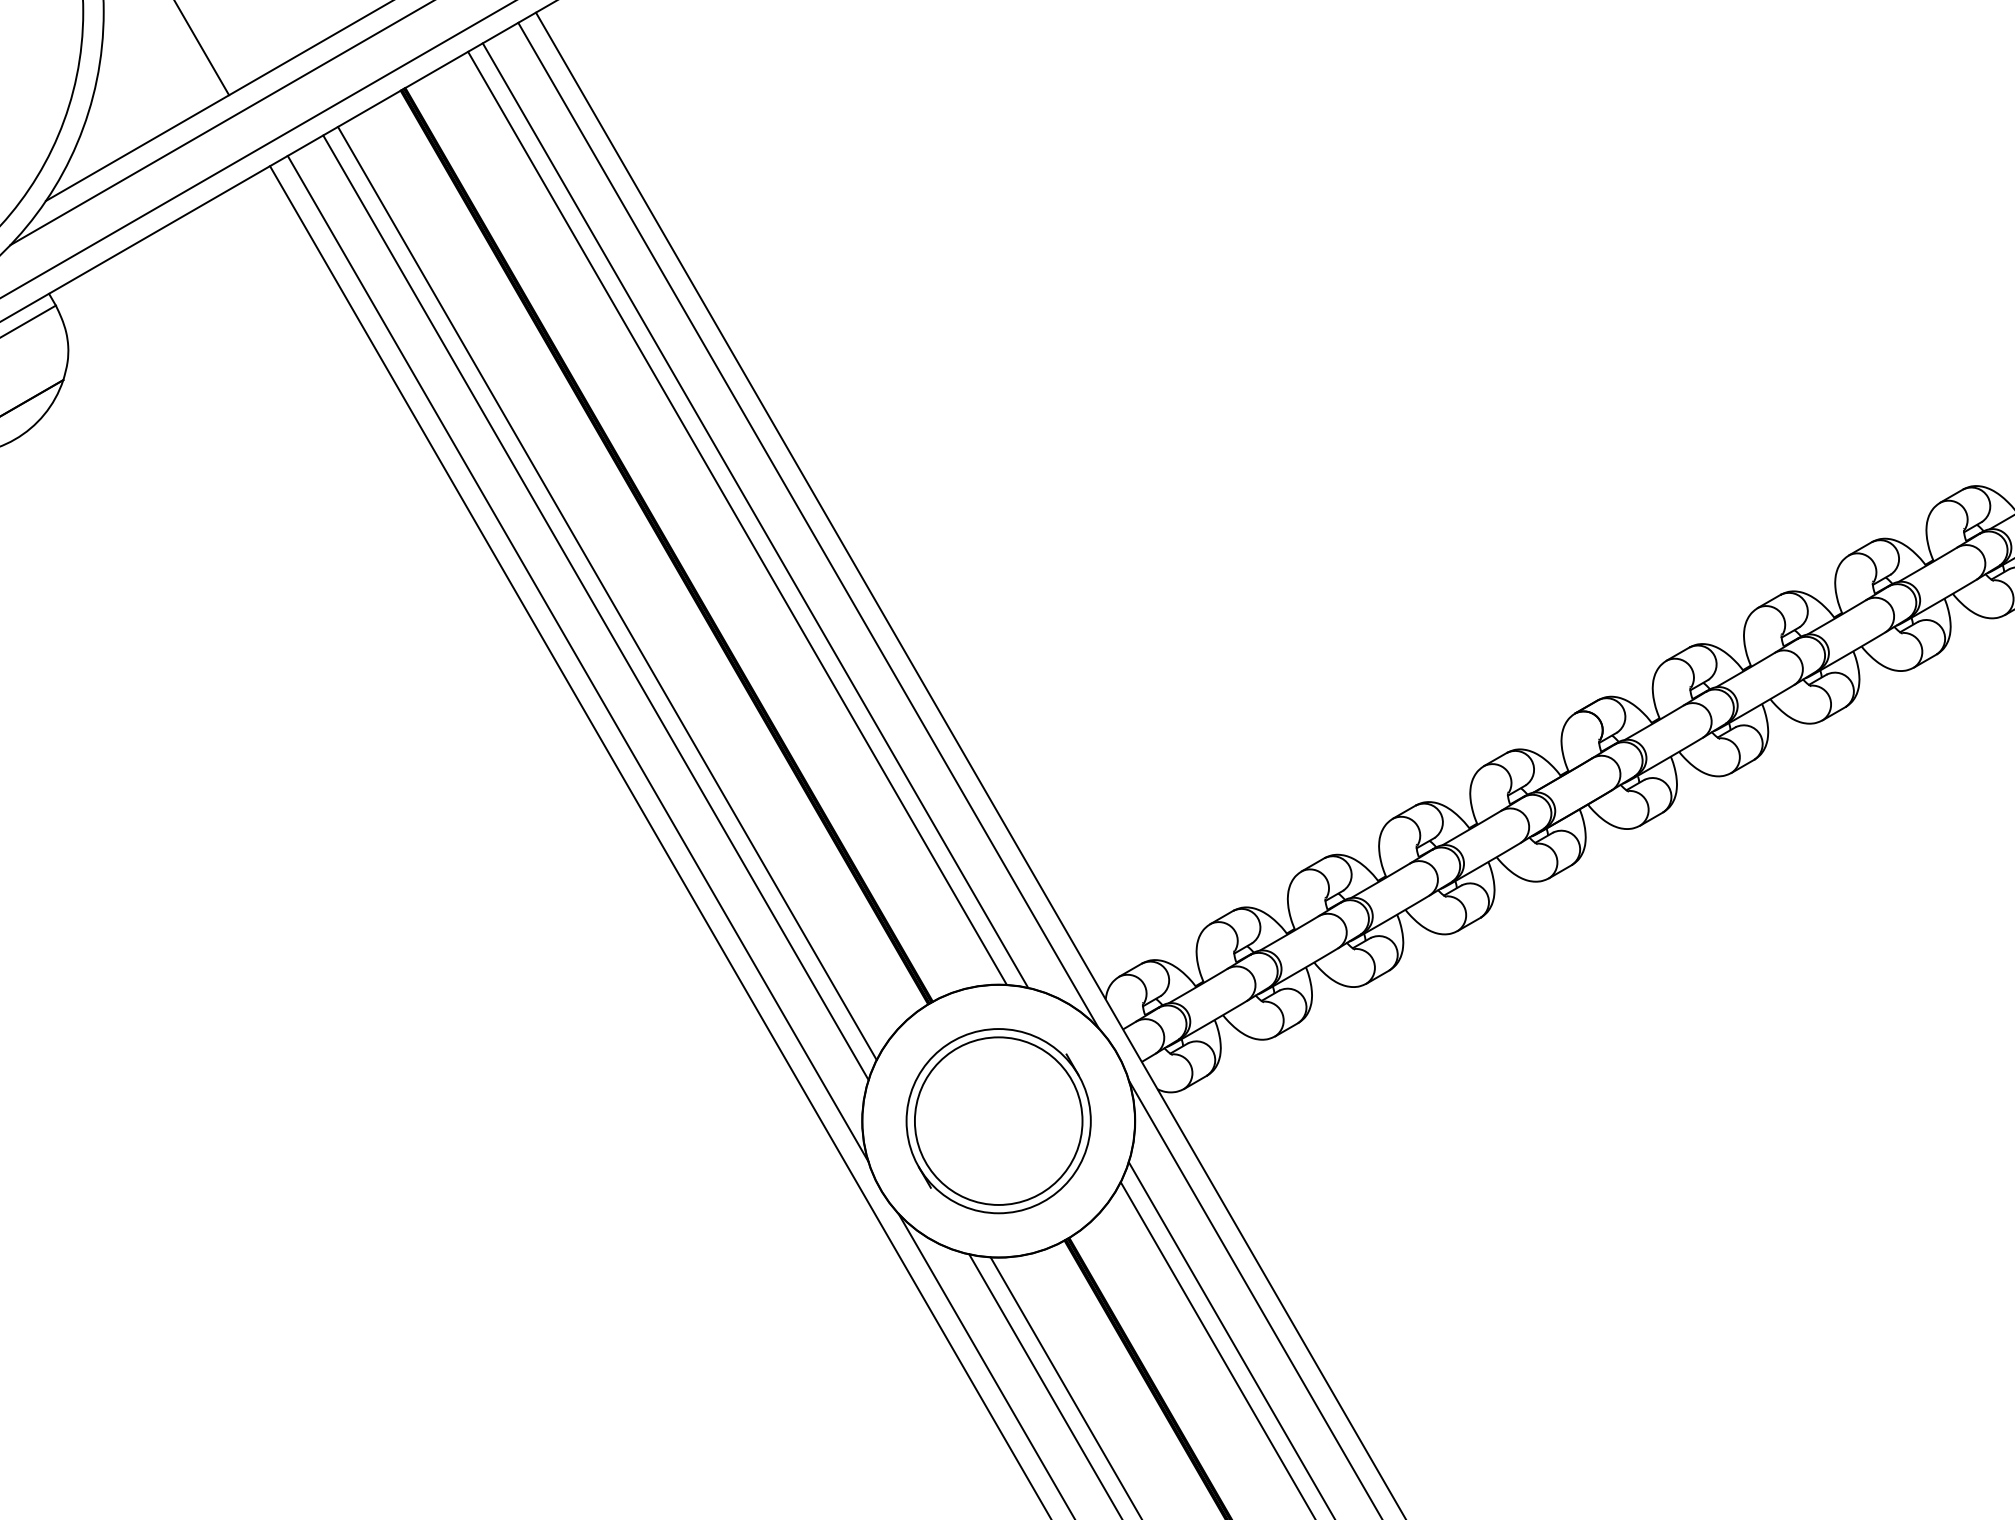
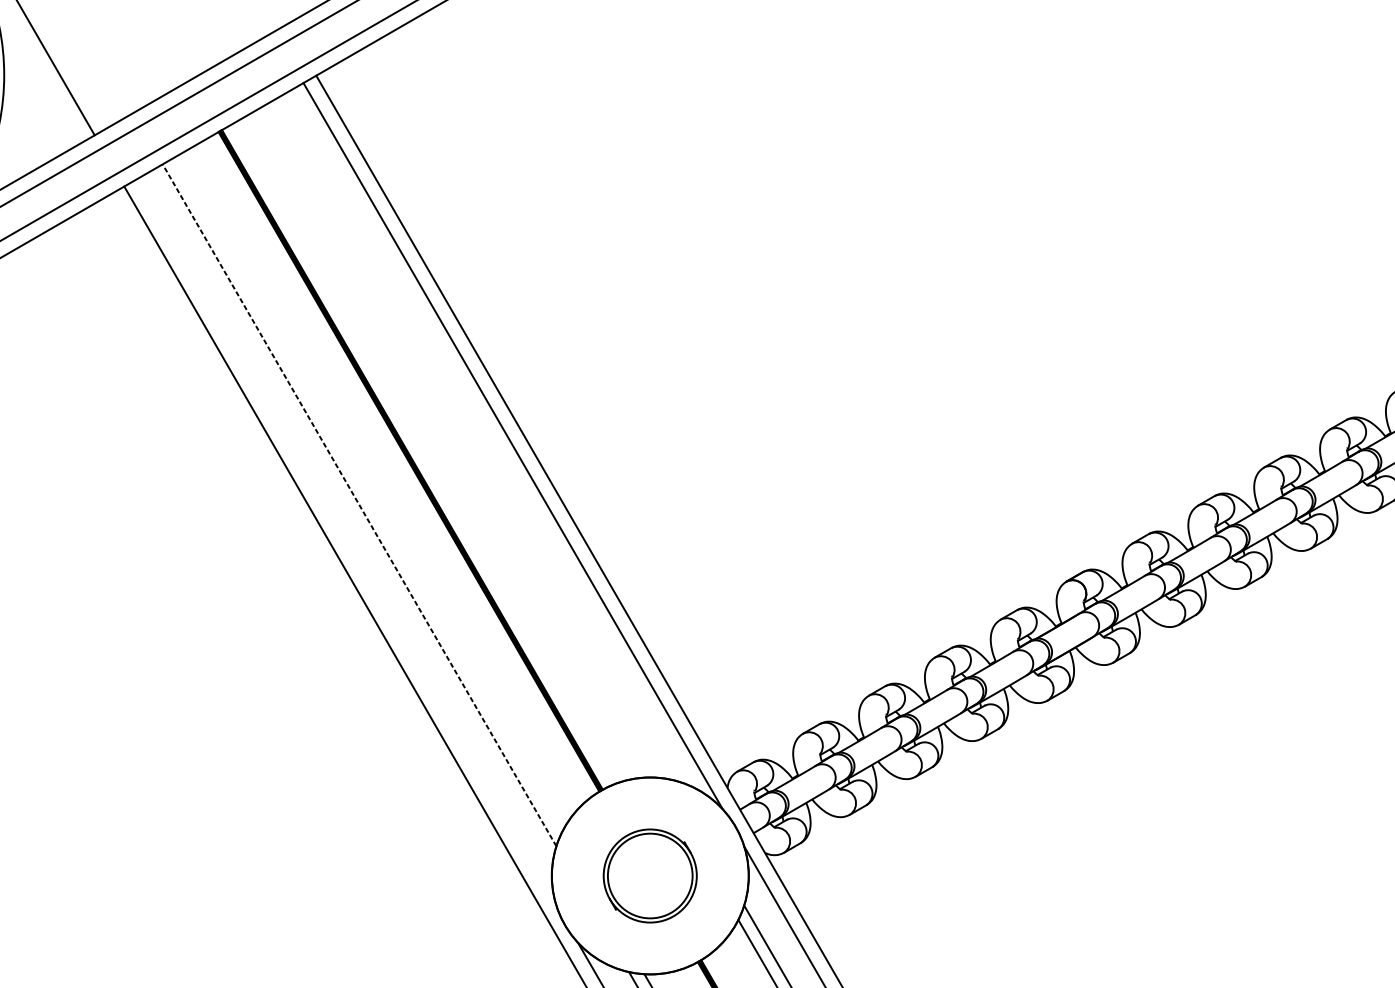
line: (755, 515) -> (474, 438), removed
line: (737, 517) -> (461, 440), removed
line: (607, 593) -> (367, 495), removed
line: (595, 607) -> (359, 505), solid -> dashed
line: (577, 658) -> (346, 541), removed
part: (998, 1121) -> (650, 876), size x0.7

